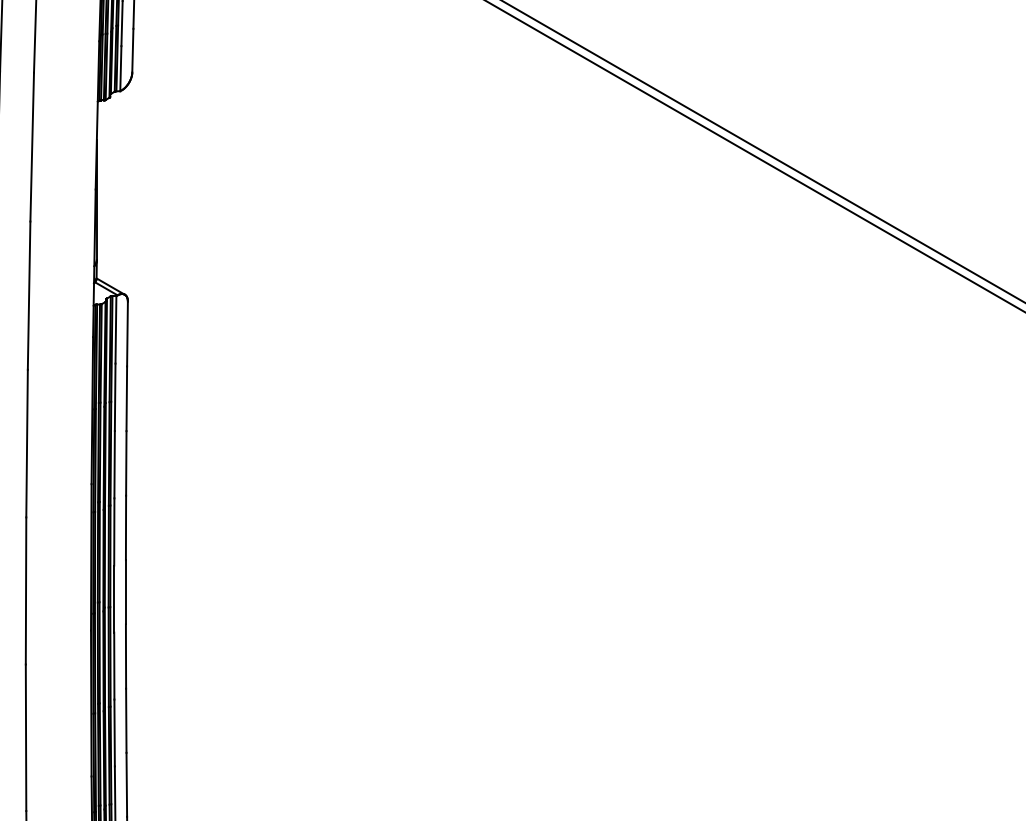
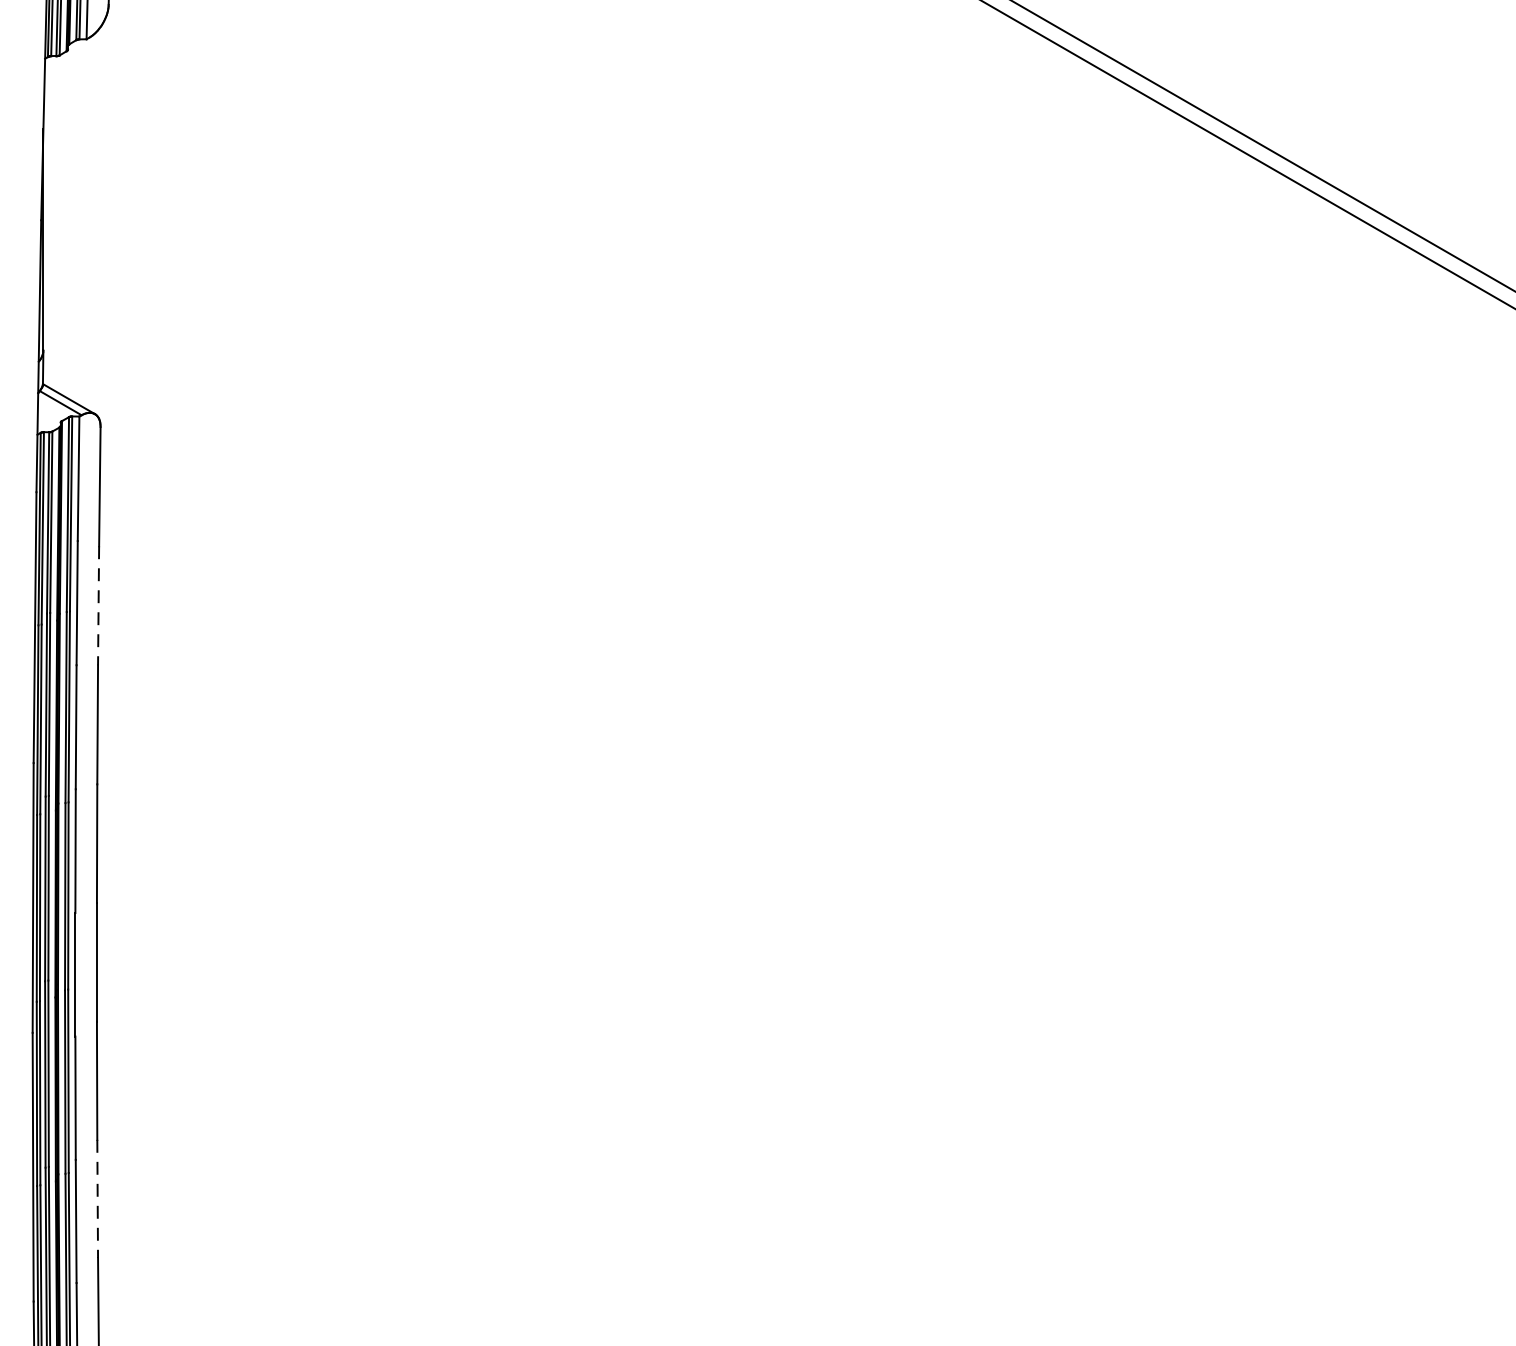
line: (126, 399) -> (98, 607), solid -> dashed
line: (126, 721) -> (98, 1200), solid -> dashed

